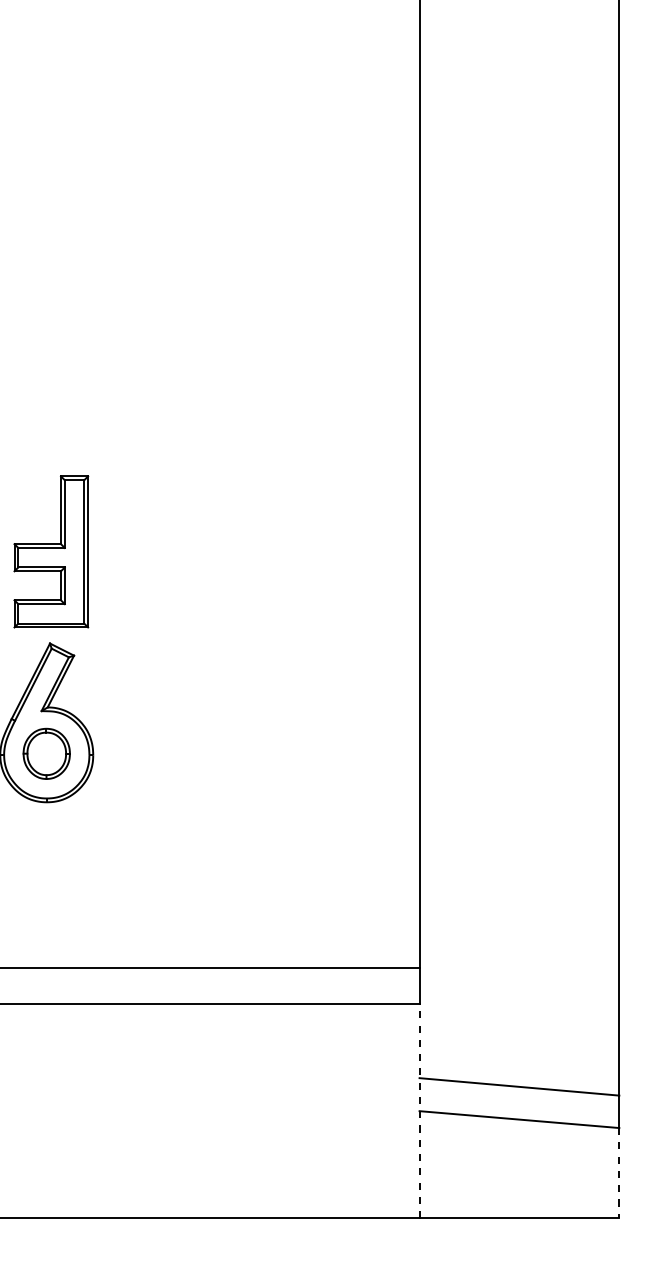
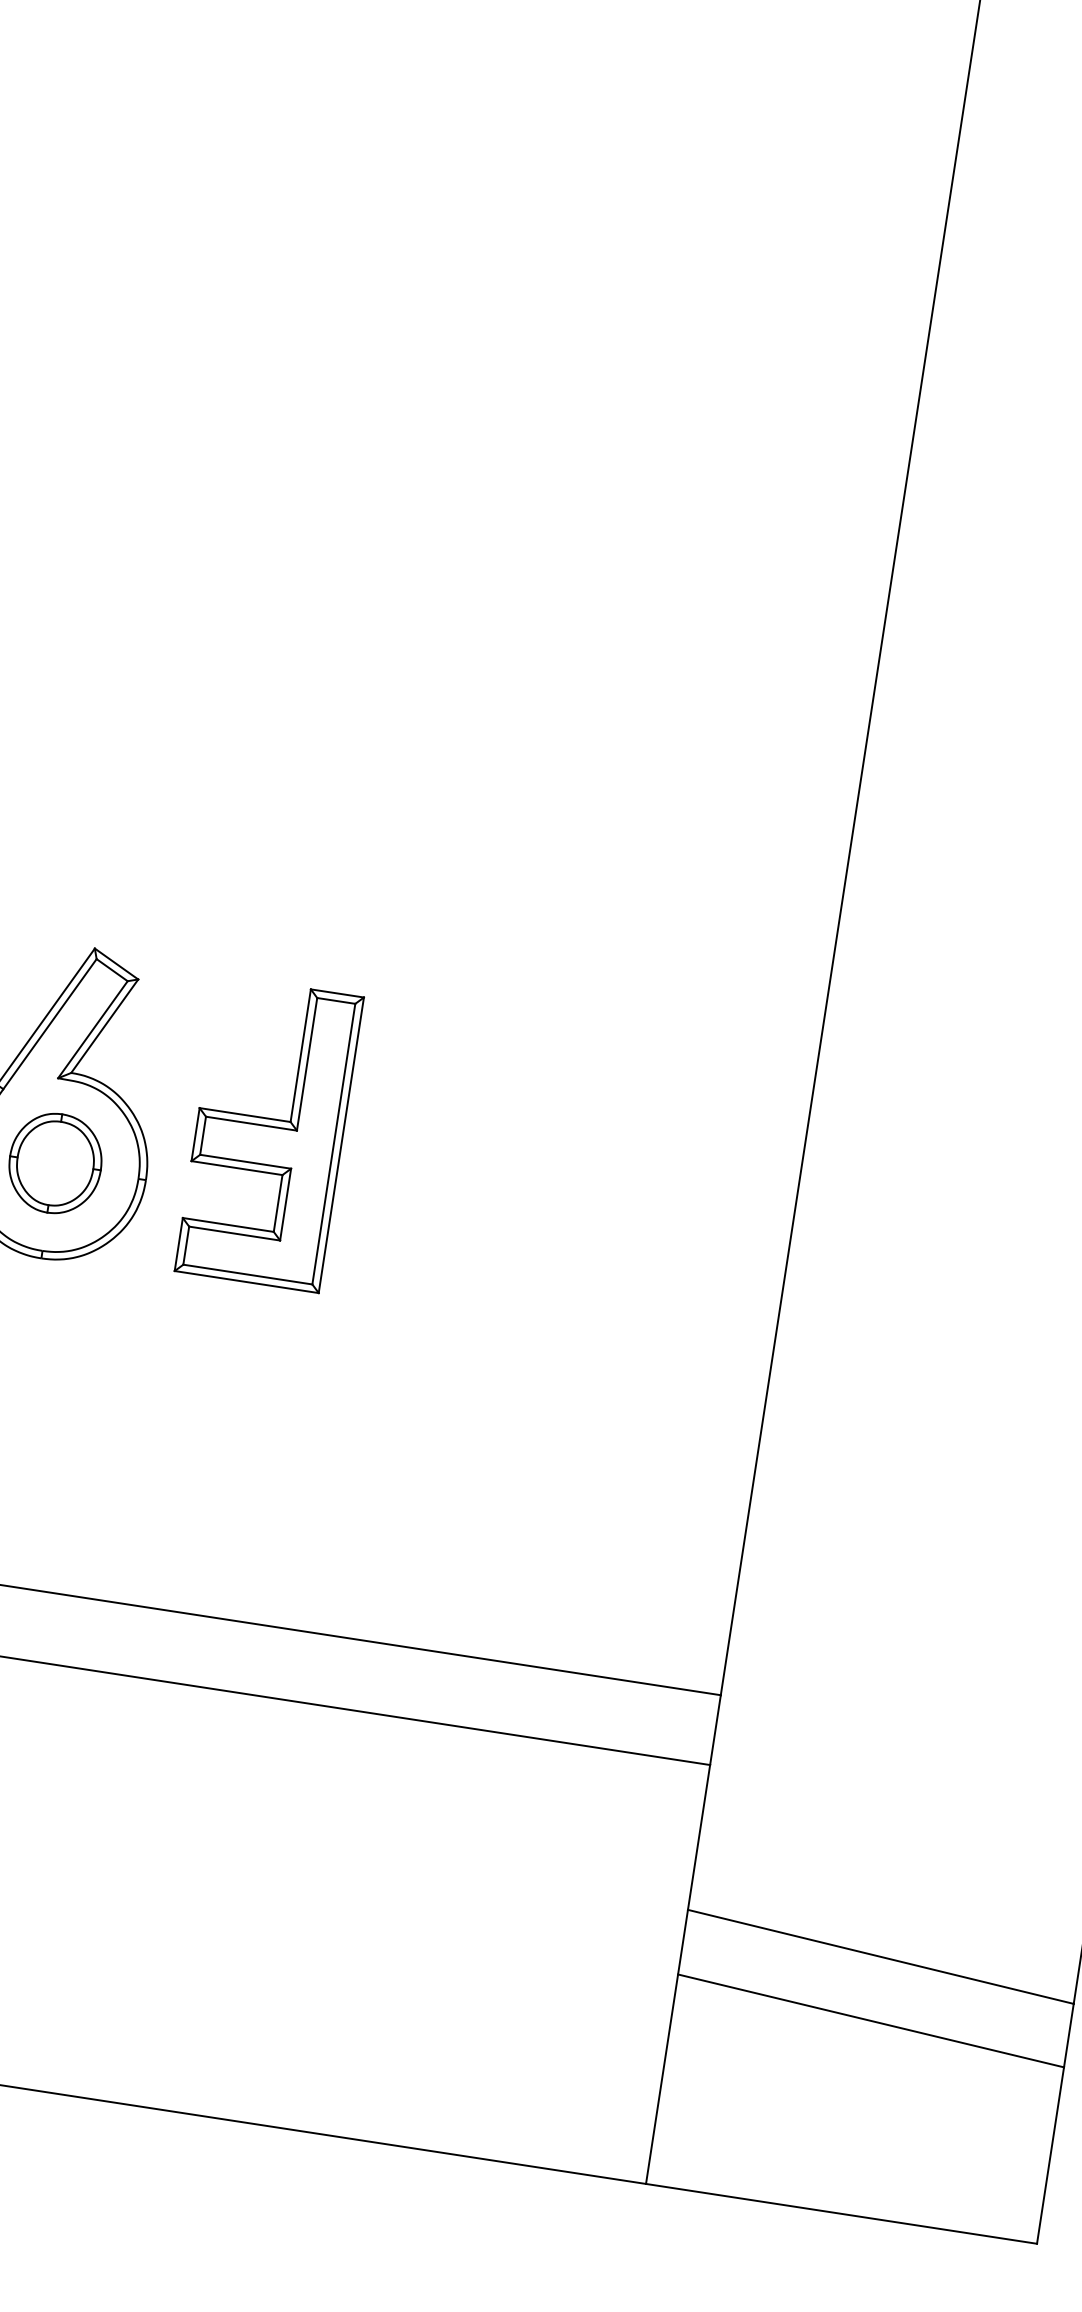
part: (51, 551) -> (269, 1133), moved
line: (419, 1110) -> (678, 1973), dashed -> solid
line: (619, 1173) -> (1050, 2156), dashed -> solid

